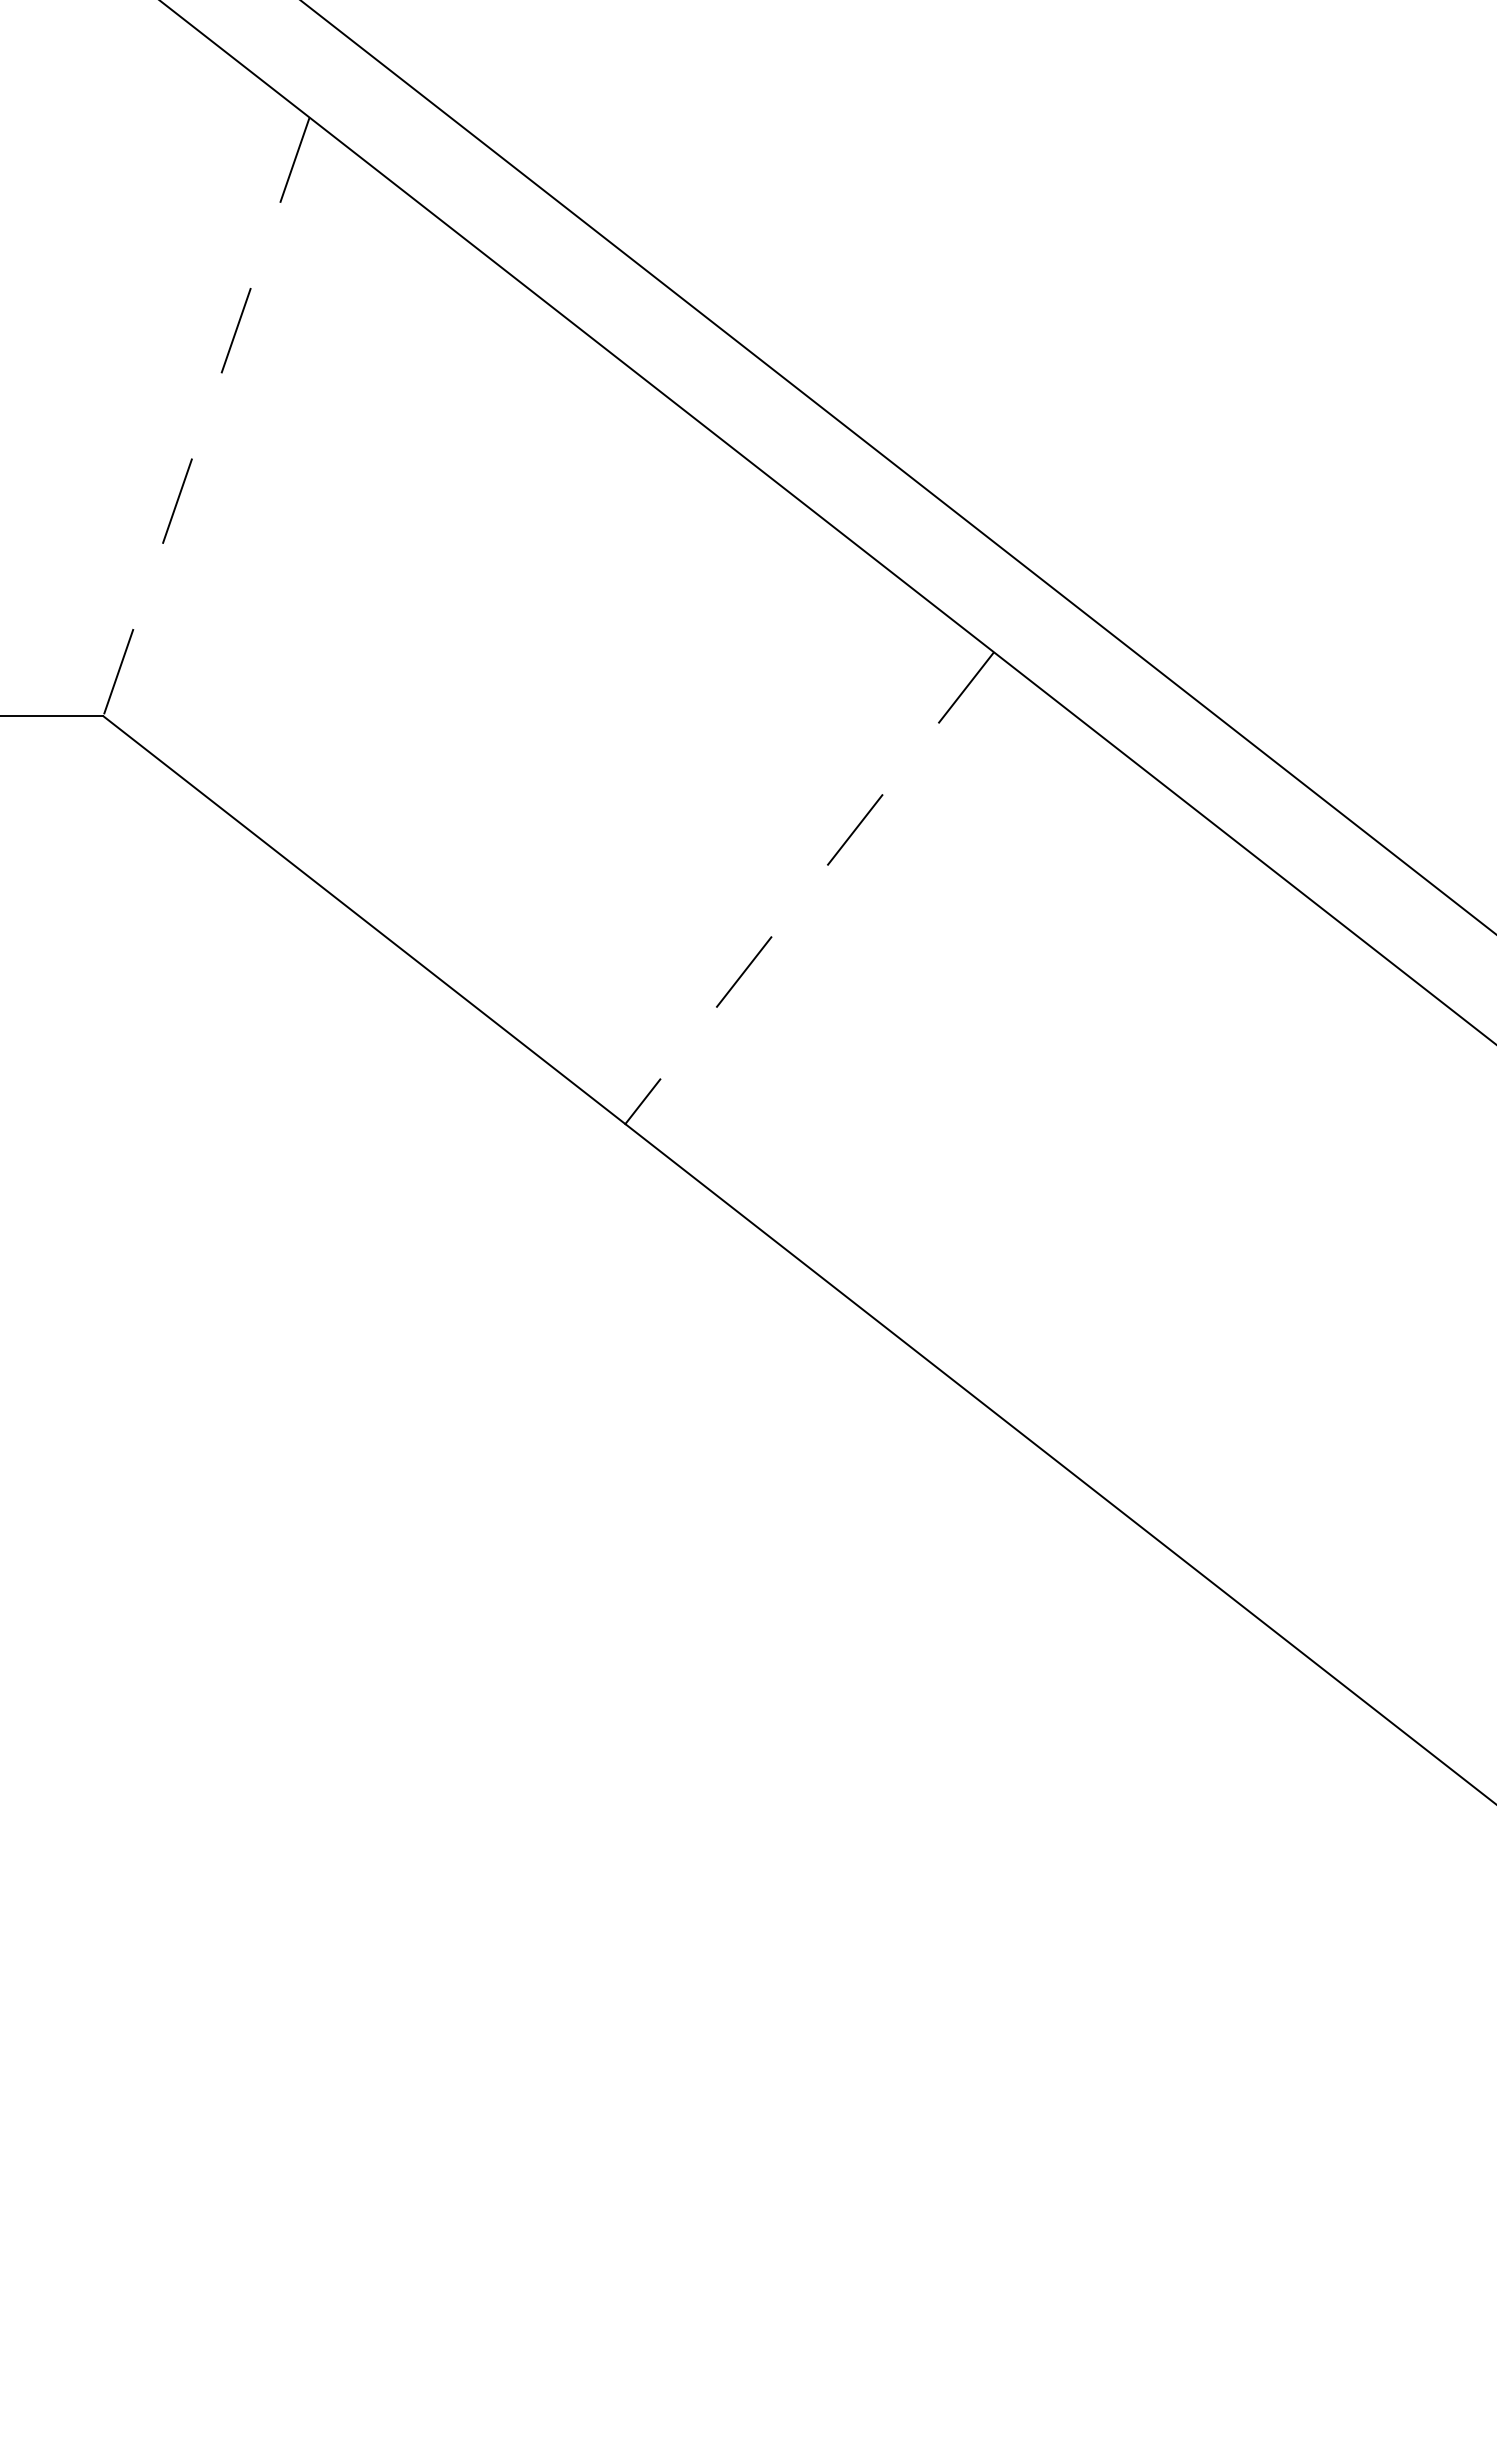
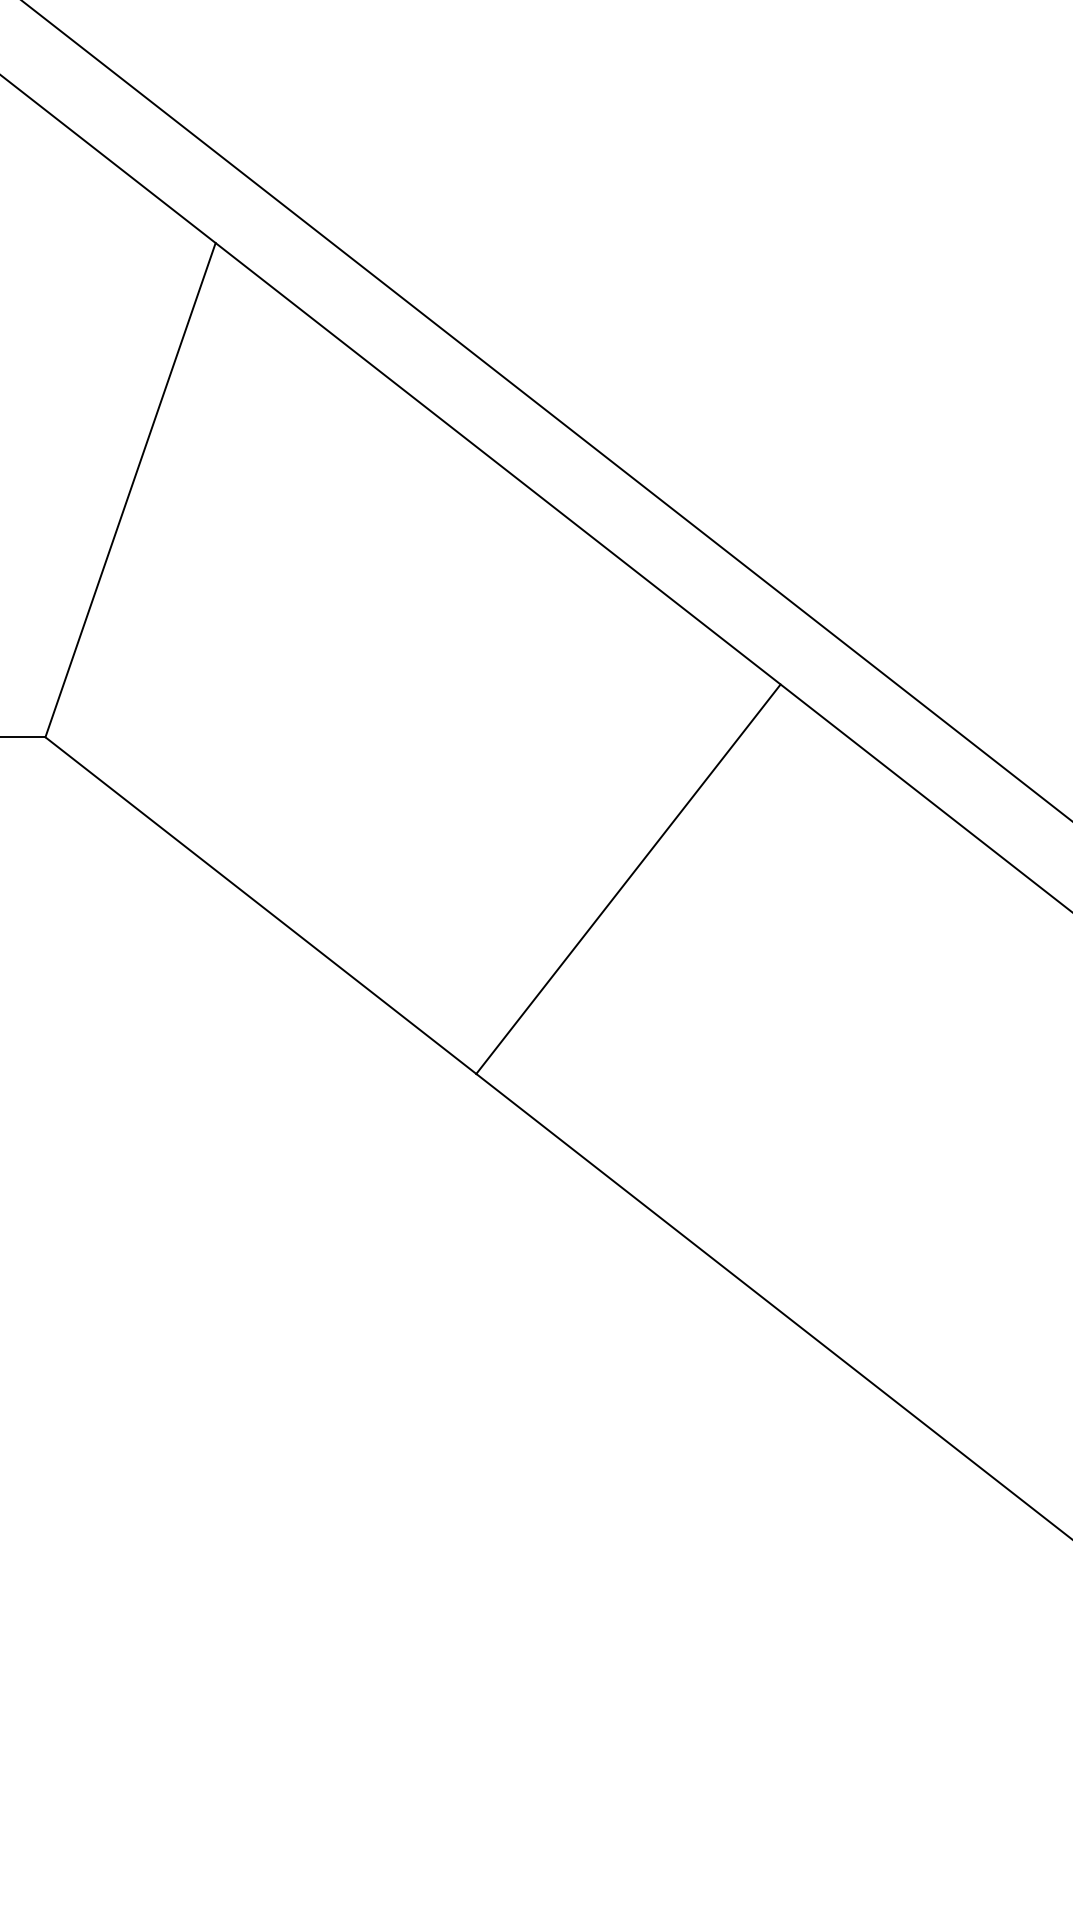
line: (206, 416) -> (130, 489), dashed -> solid
line: (809, 888) -> (628, 879), dashed -> solid

